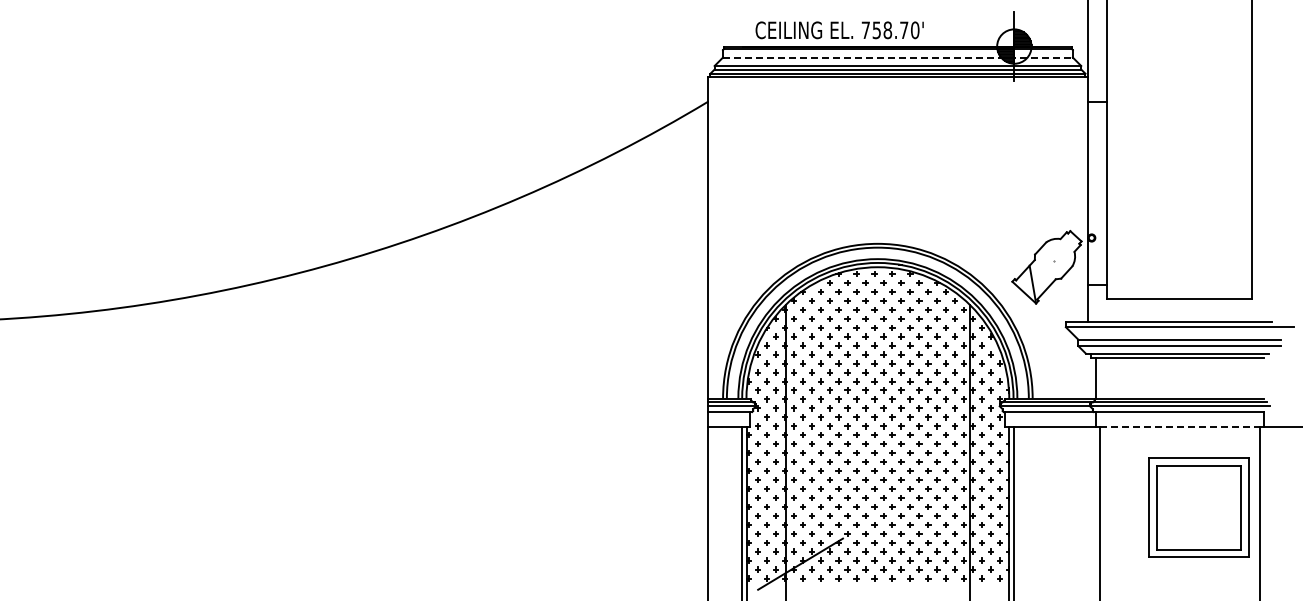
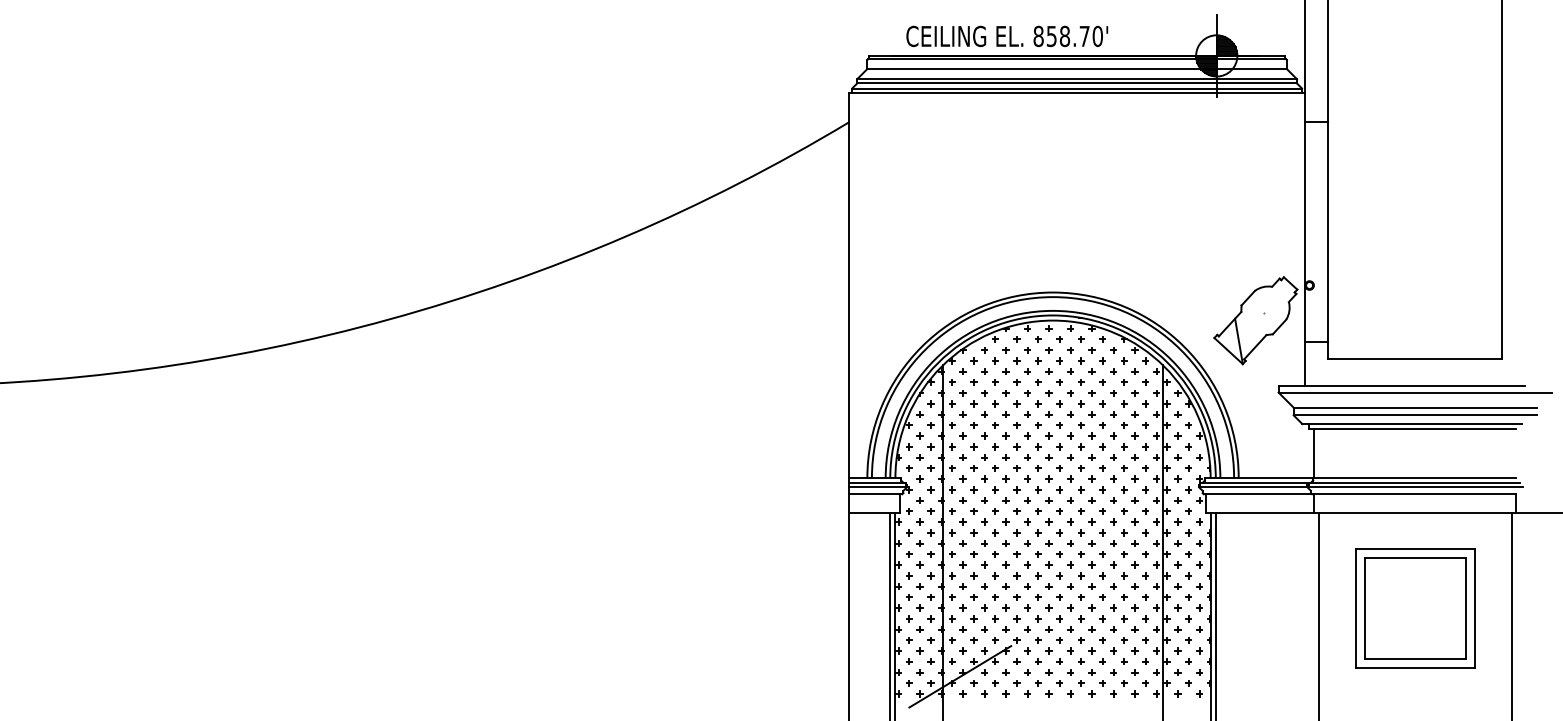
text: (865, 30) -> (1038, 36), 758.70' -> 858.70'
line: (897, 57) -> (1076, 69), dashed -> solid
line: (1180, 427) -> (1416, 512), dashed -> solid
part: (1198, 507) -> (1414, 608), moved

